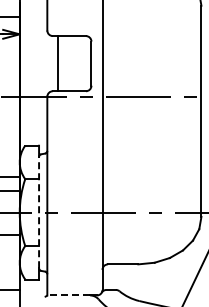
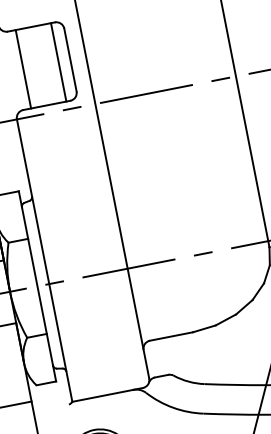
line: (83, 63) -> (59, 62), added
line: (39, 212) -> (38, 286), dashed -> solid
line: (68, 295) -> (102, 395), dashed -> solid

